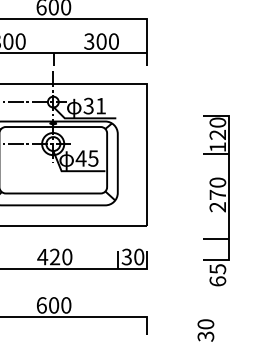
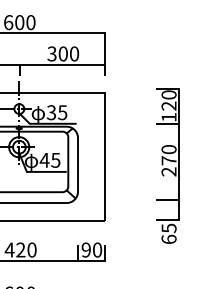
text: (100, 106) -> (62, 113), 31 -> 35
part: (216, 200) -> (167, 165), moved
text: (126, 257) -> (85, 250), 30 -> 90

